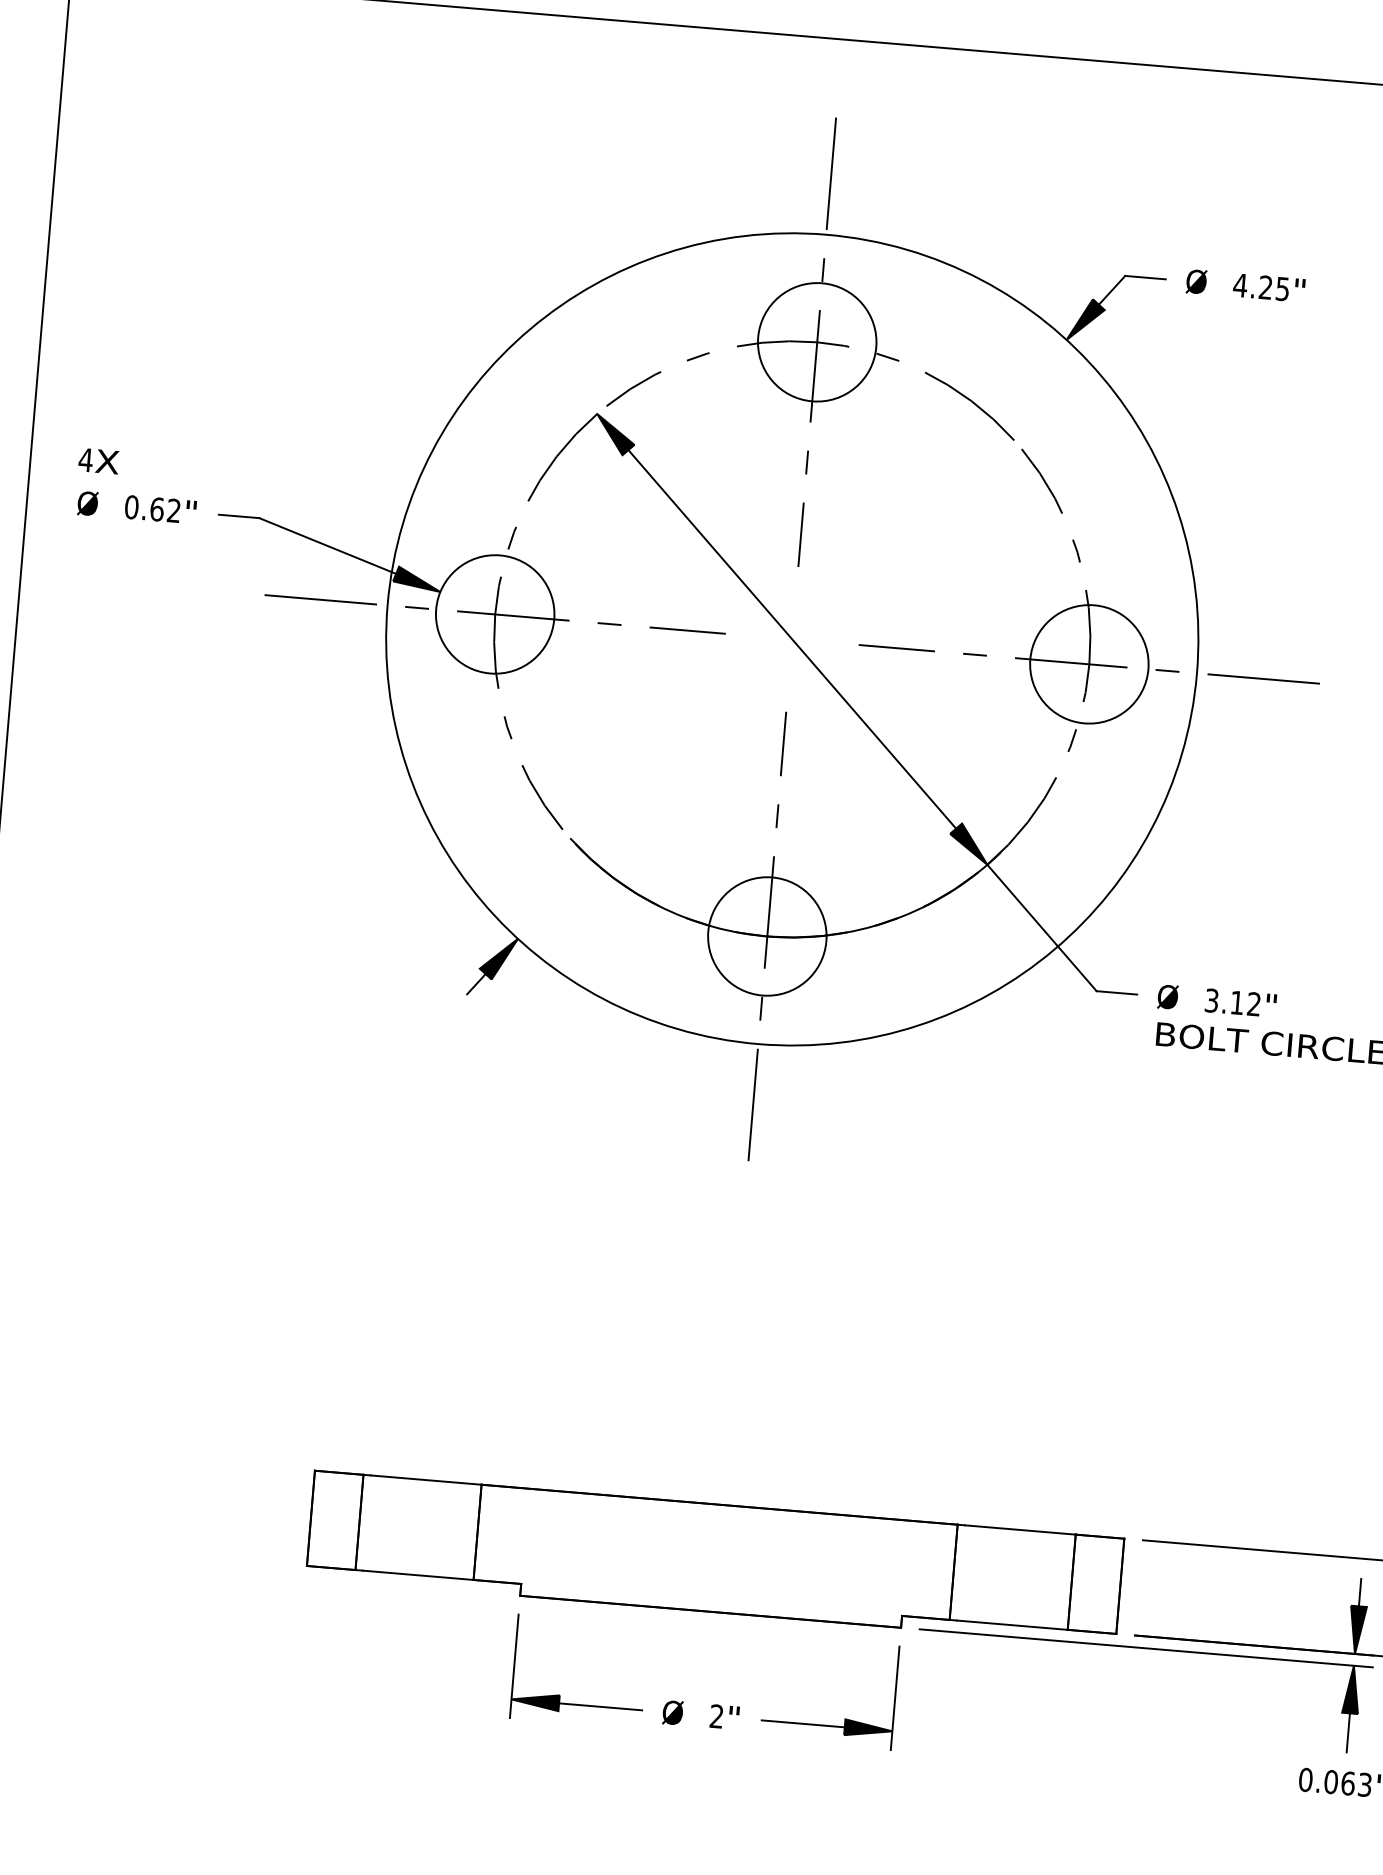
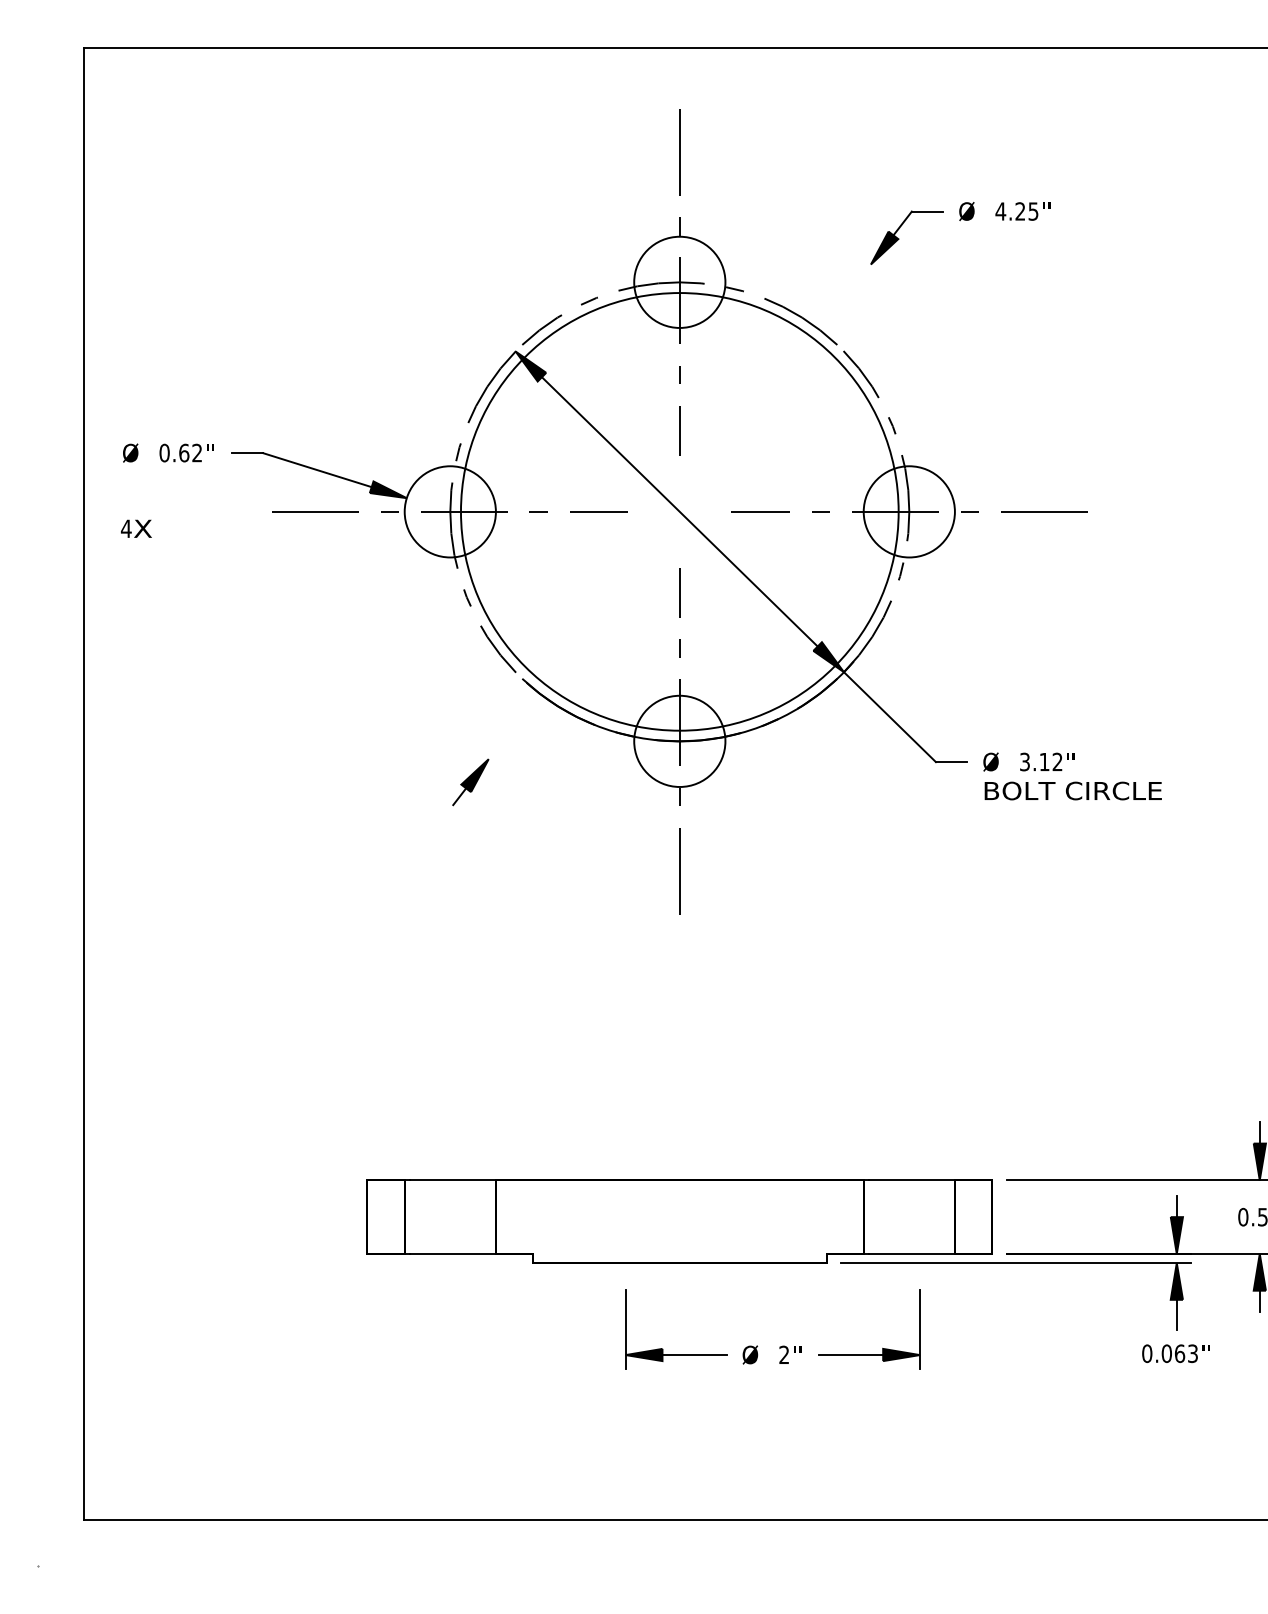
text: (99, 460) -> (136, 528), moved
circle: (791, 638) -> (679, 511), size x0.7
part: (711, 1704) -> (779, 1346), moved

